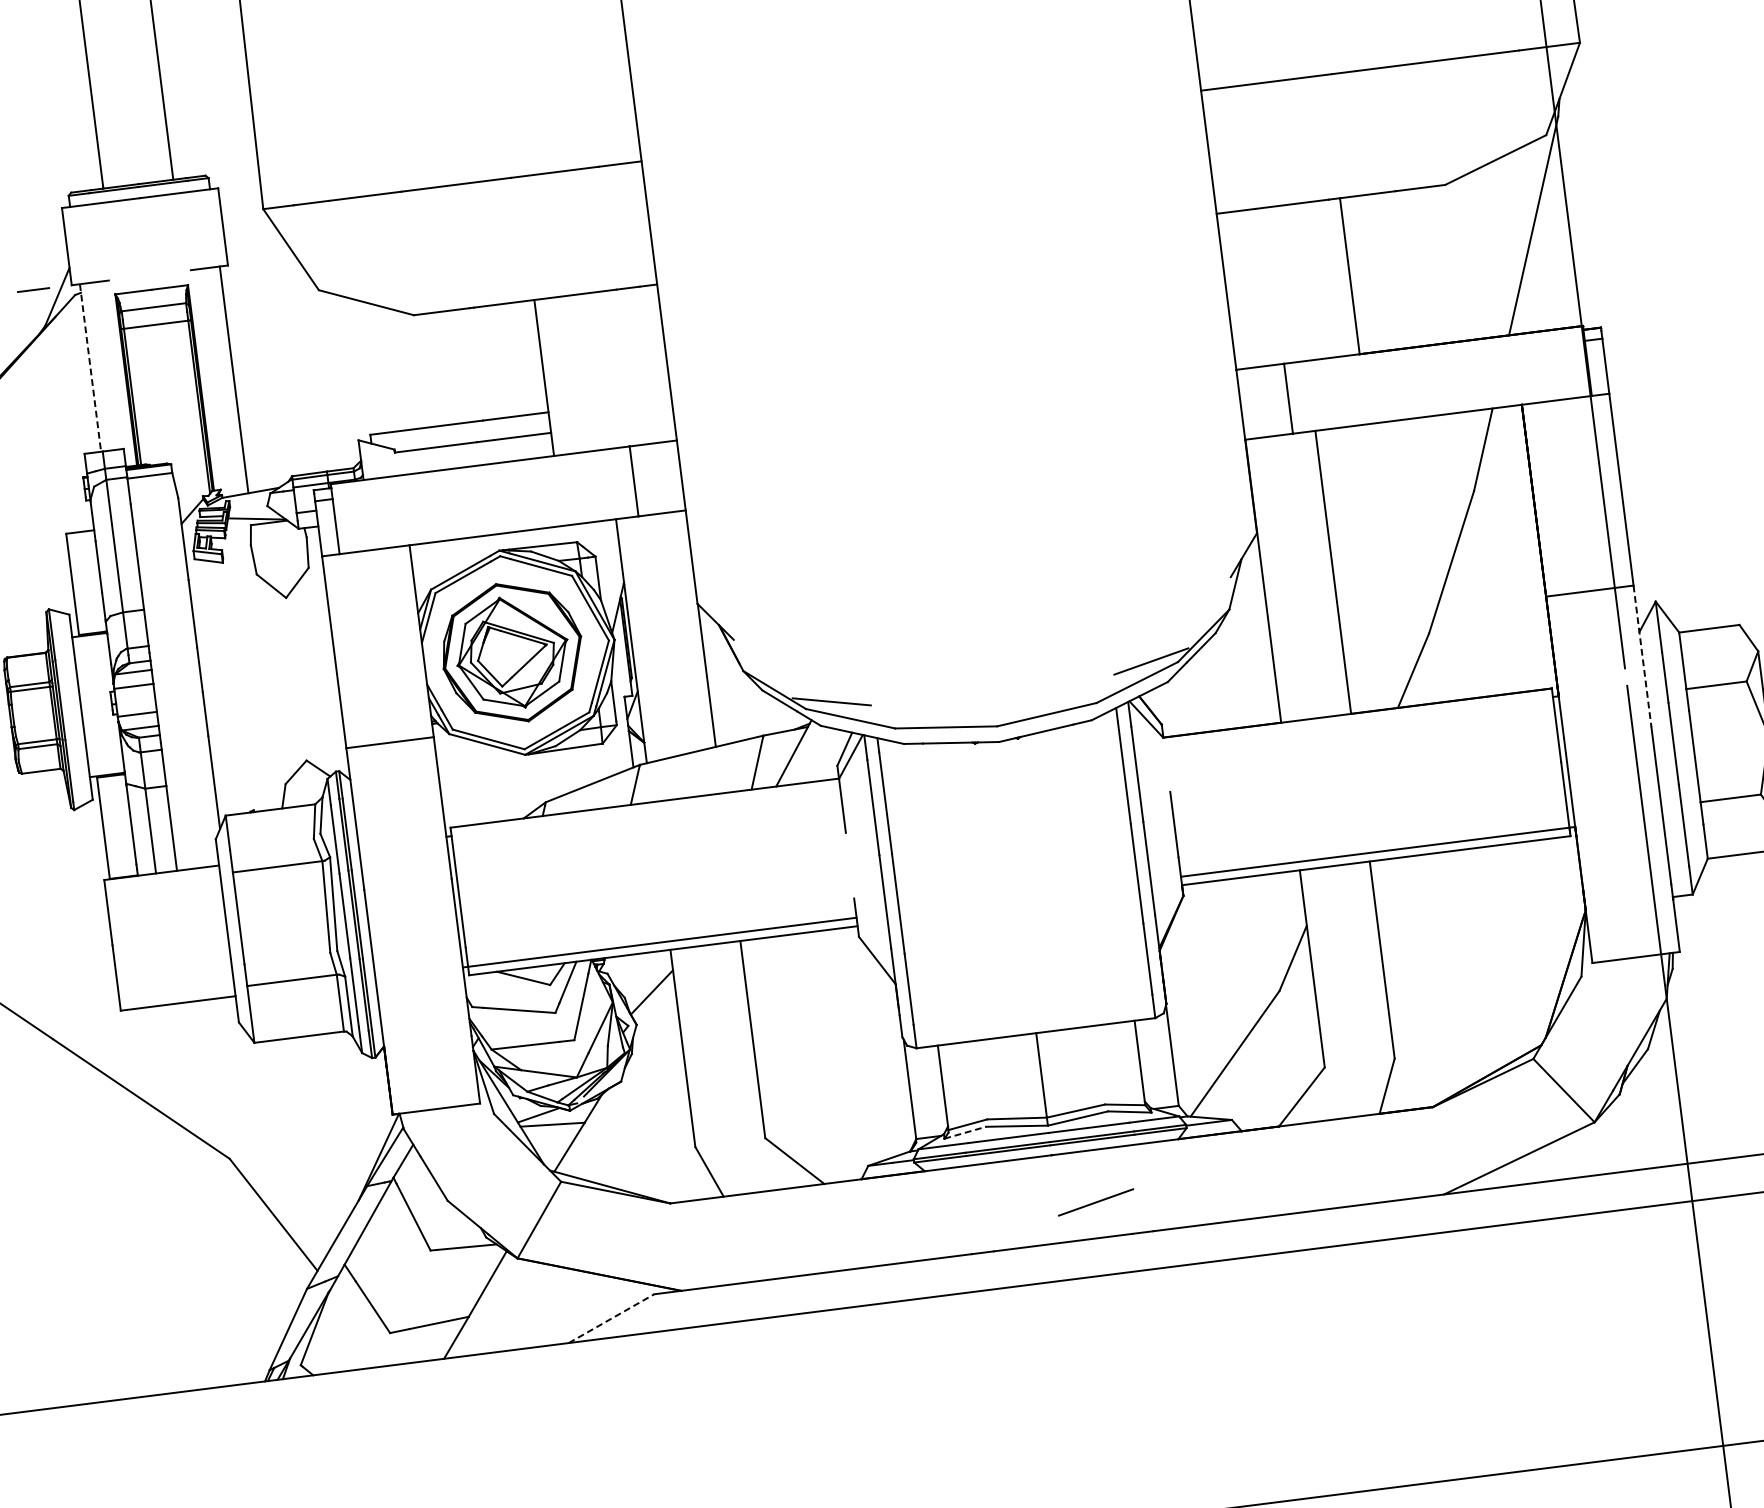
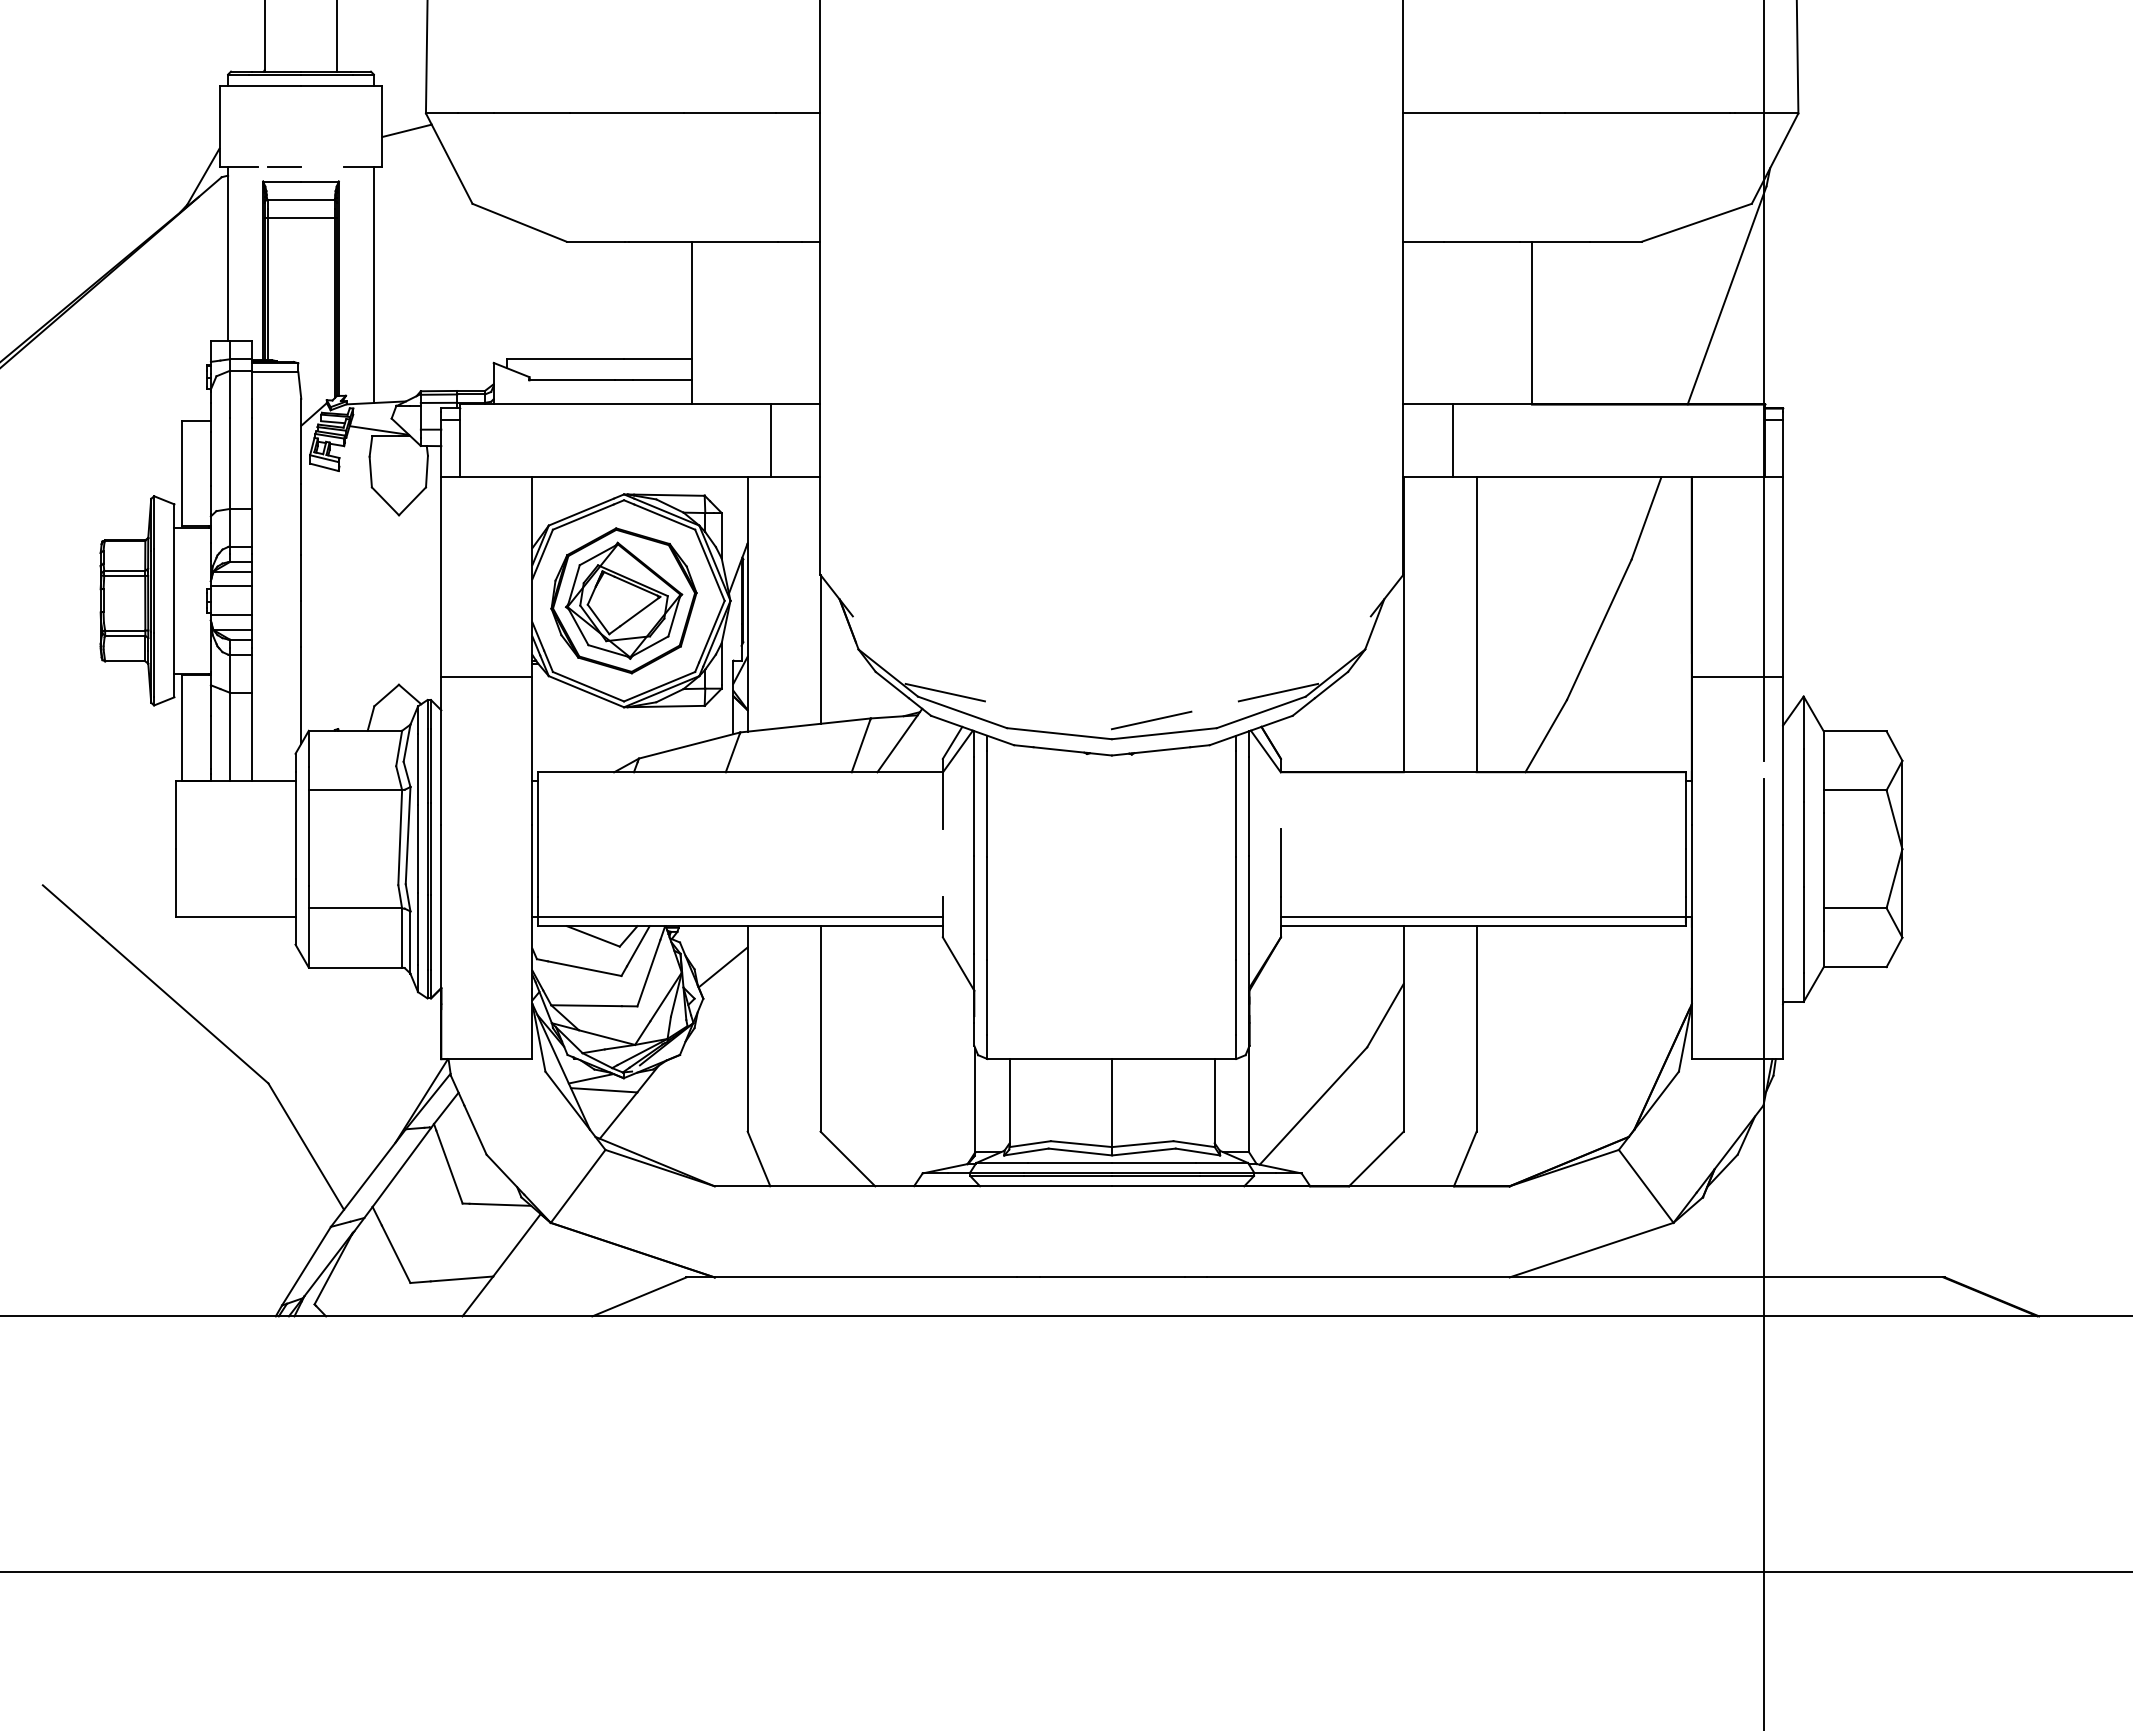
line: (246, 227) -> (406, 130), added
line: (33, 289) -> (284, 166), moved
line: (90, 368) -> (228, 254), dashed -> solid
line: (1643, 656) -> (1783, 751), dashed -> solid
line: (965, 1132) -> (1026, 1151), dashed -> solid
line: (1095, 1202) -> (1151, 720), moved
line: (611, 1318) -> (639, 1296), dashed -> solid

